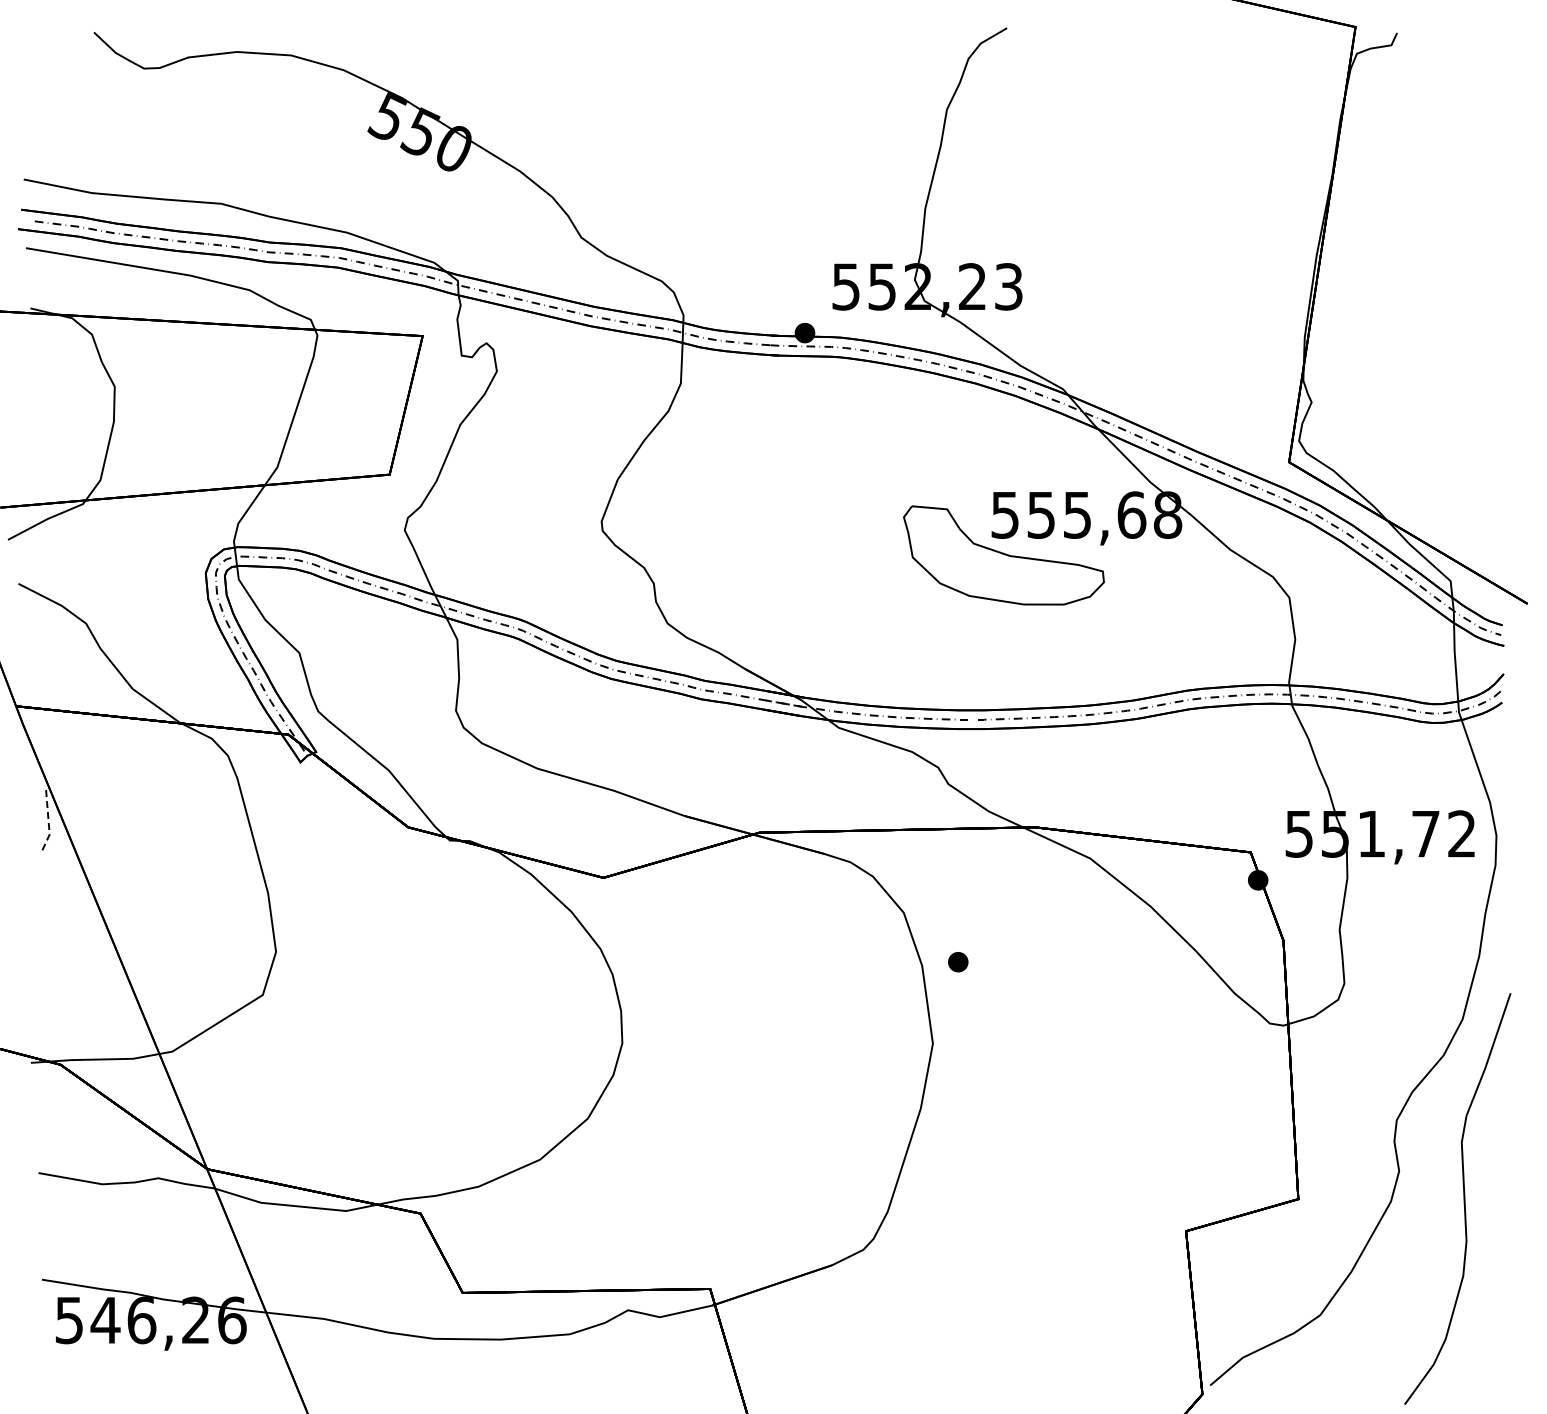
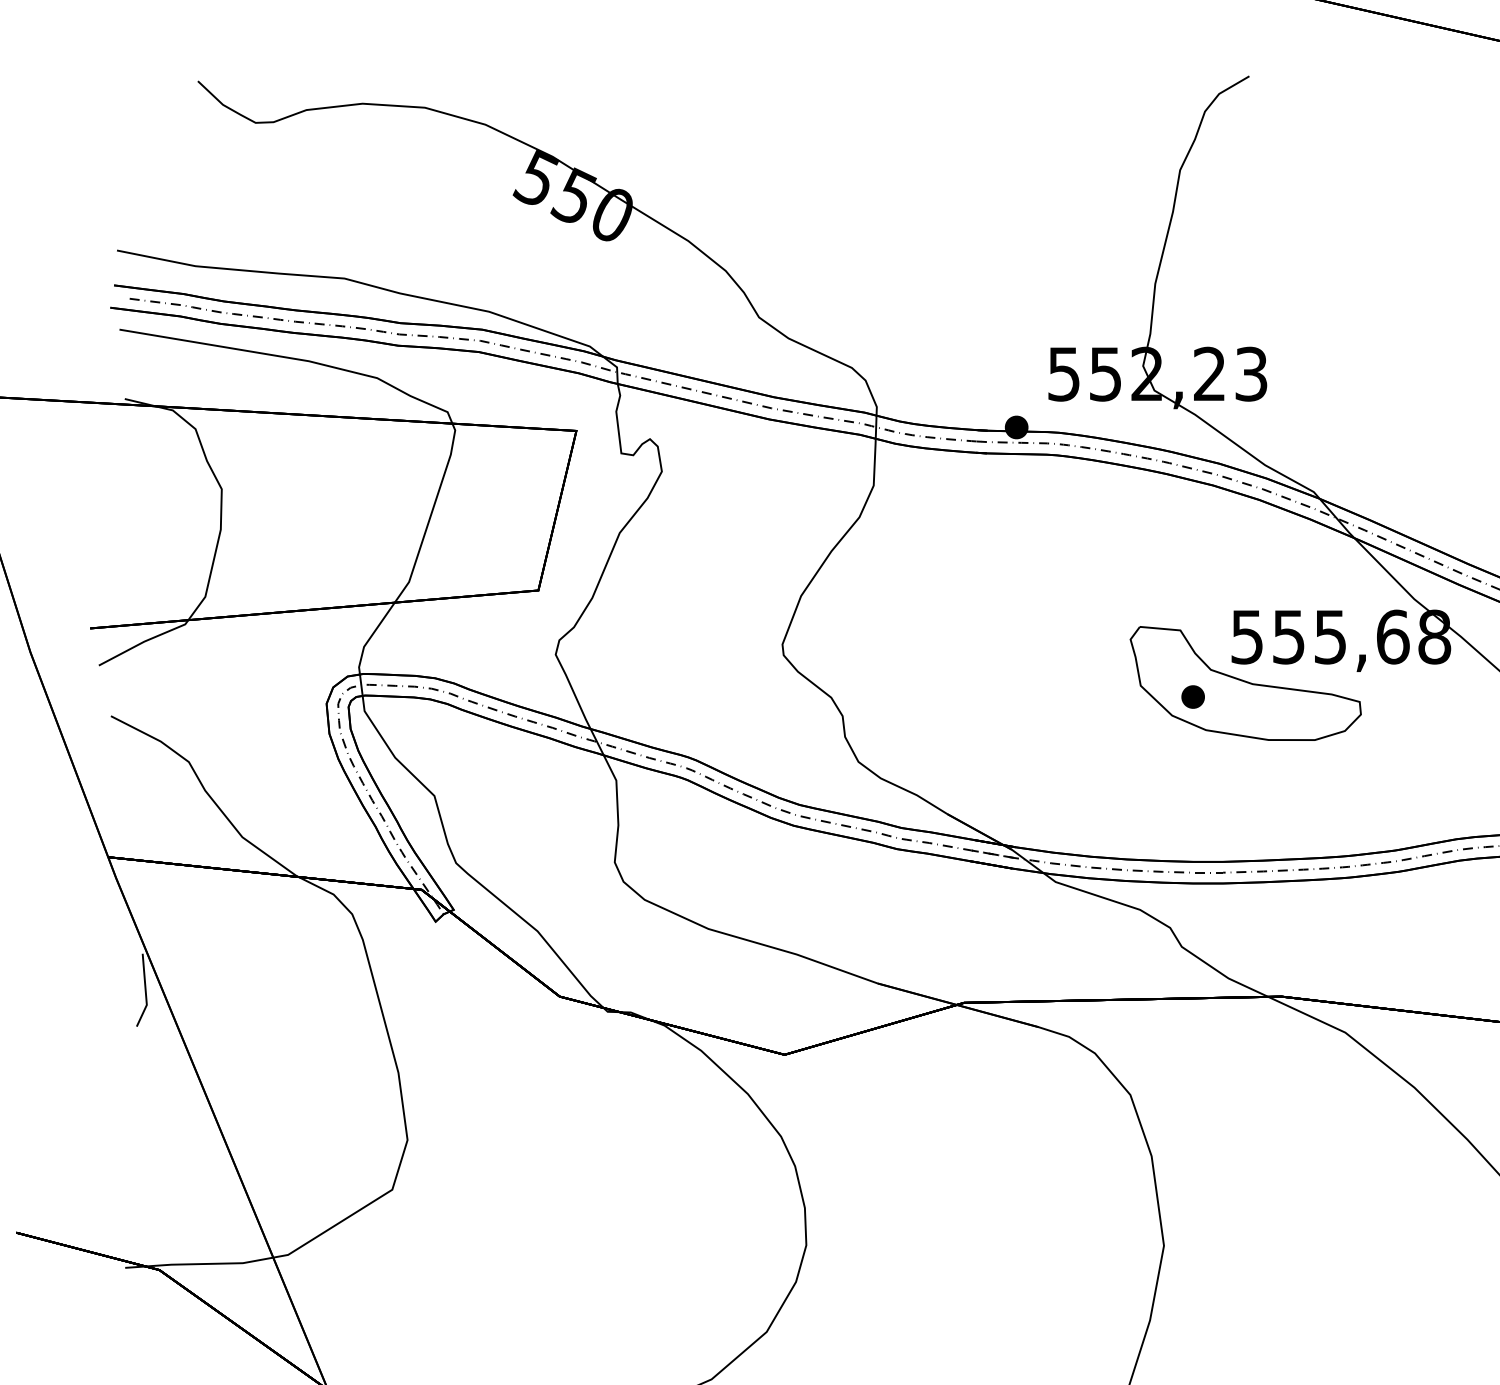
line: (48, 823) -> (145, 992), dashed -> solid
part: (958, 962) -> (1193, 697), moved

